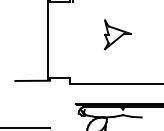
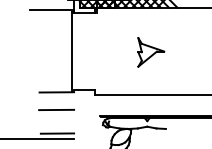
part: (118, 34) -> (151, 52), moved
line: (32, 97) -> (56, 109), added
line: (33, 121) -> (57, 133), added

